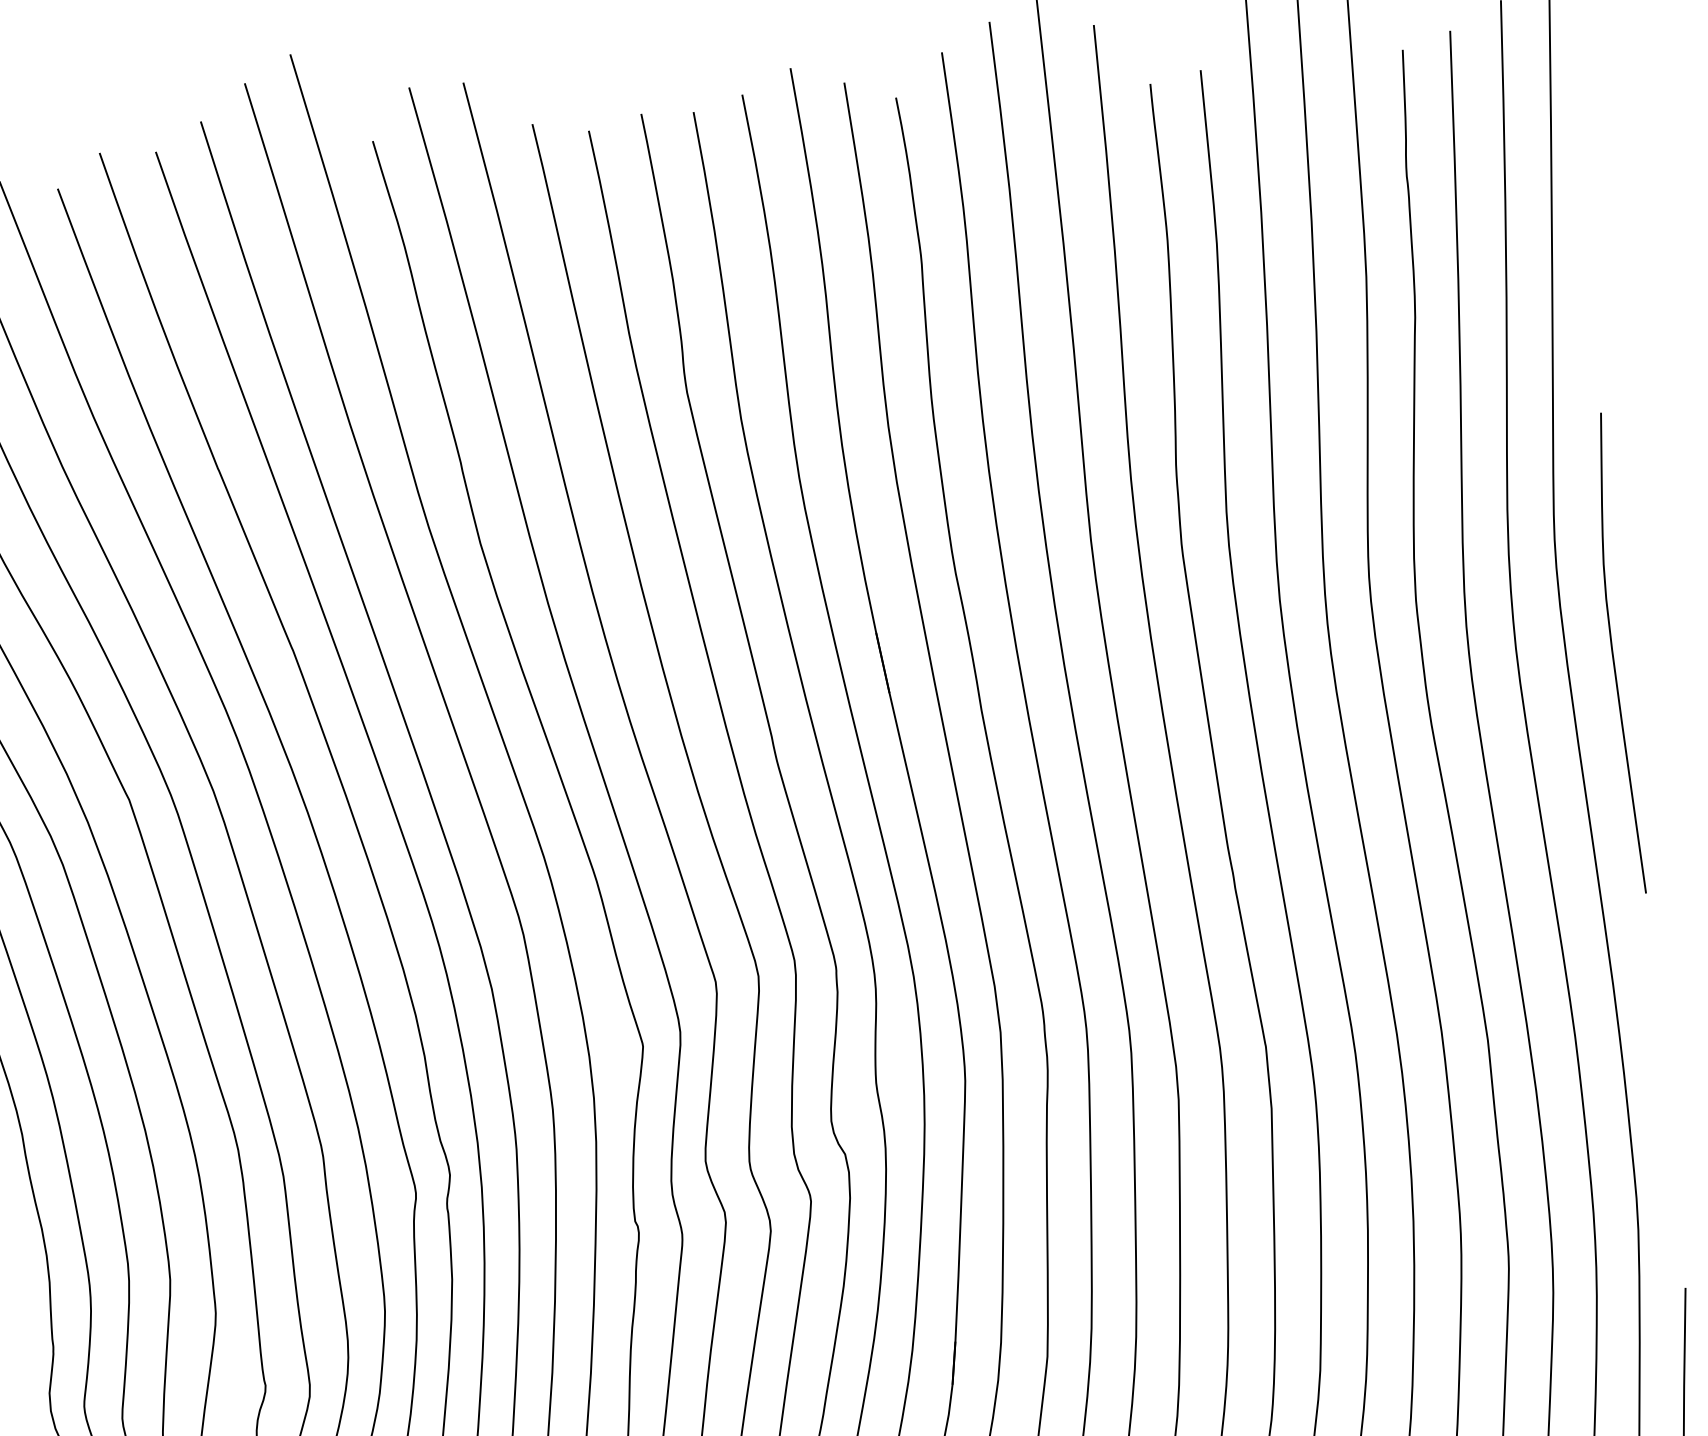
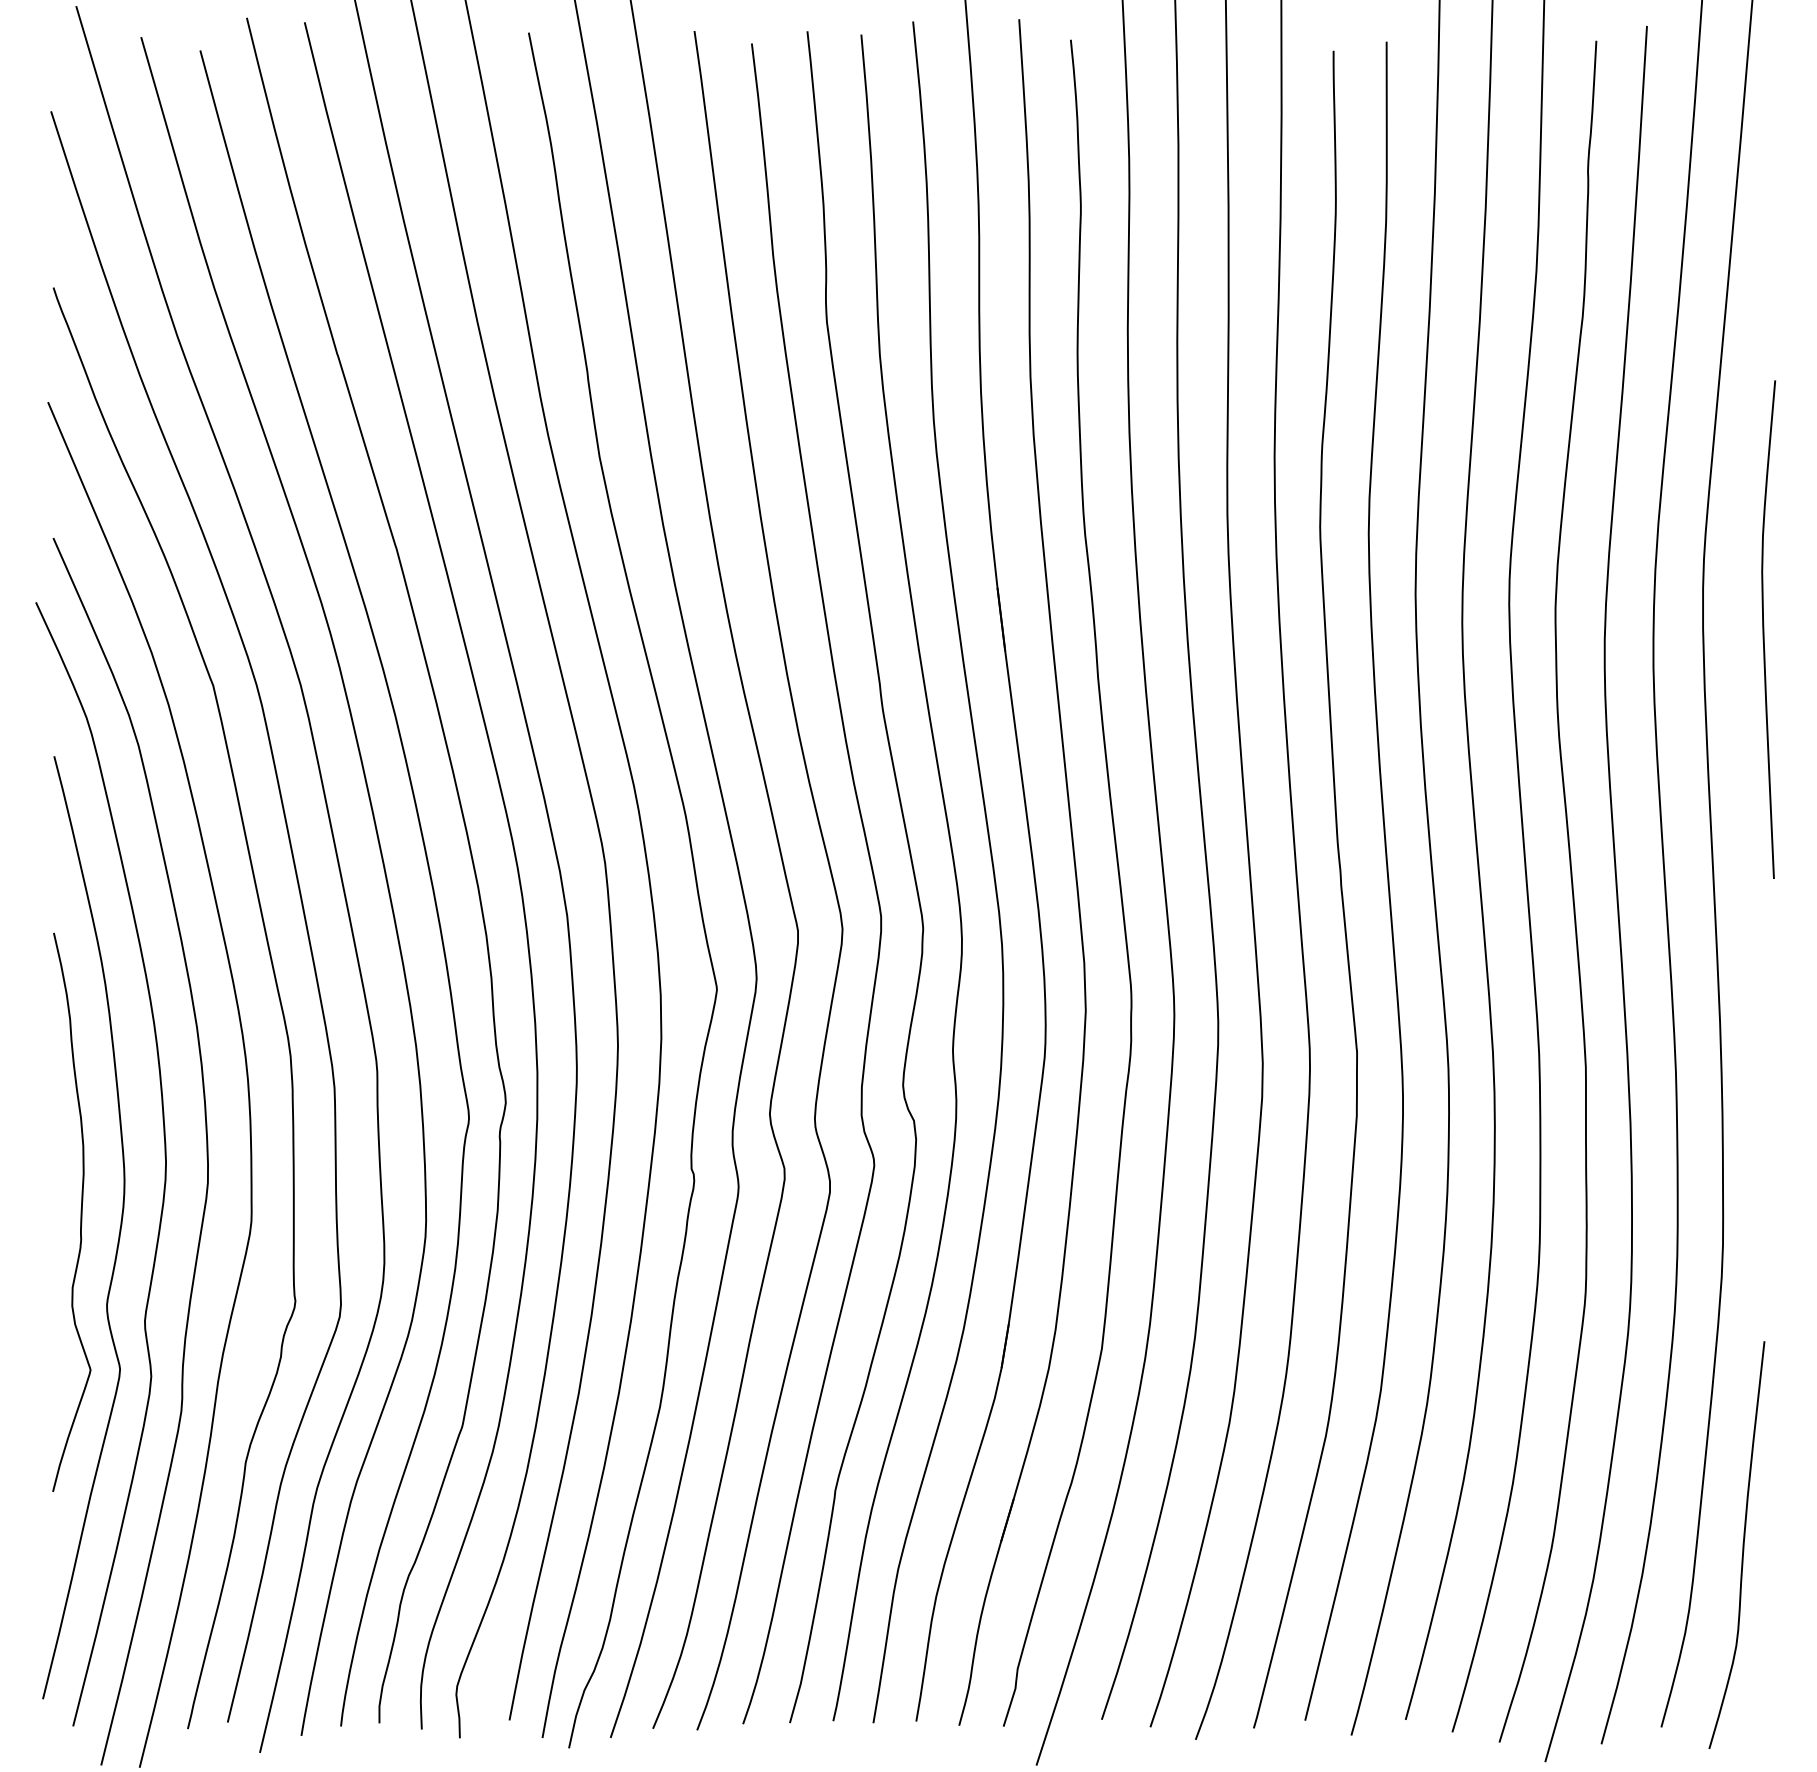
curve: (1613, 653) -> (1764, 629), moved

